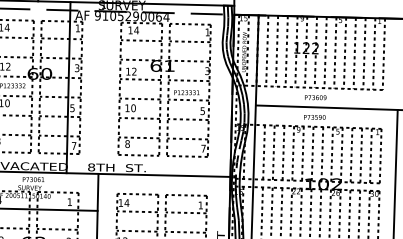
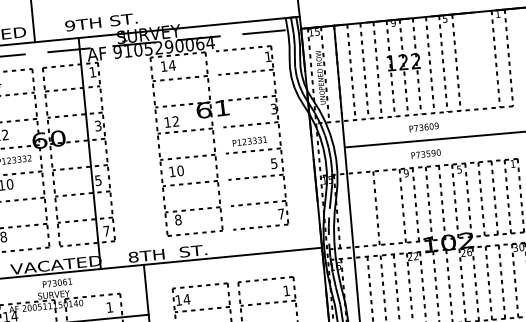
line: (354, 53) -> (469, 61), removed
line: (364, 53) -> (482, 60), removed
line: (167, 89) -> (223, 140), removed
line: (263, 152) -> (362, 209), removed
line: (283, 152) -> (389, 206), removed

